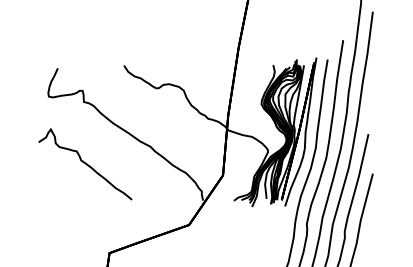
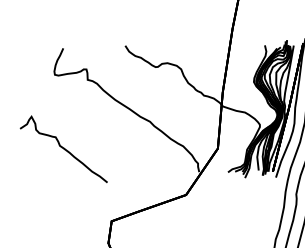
curve: (85, 164) -> (63, 149), moved

